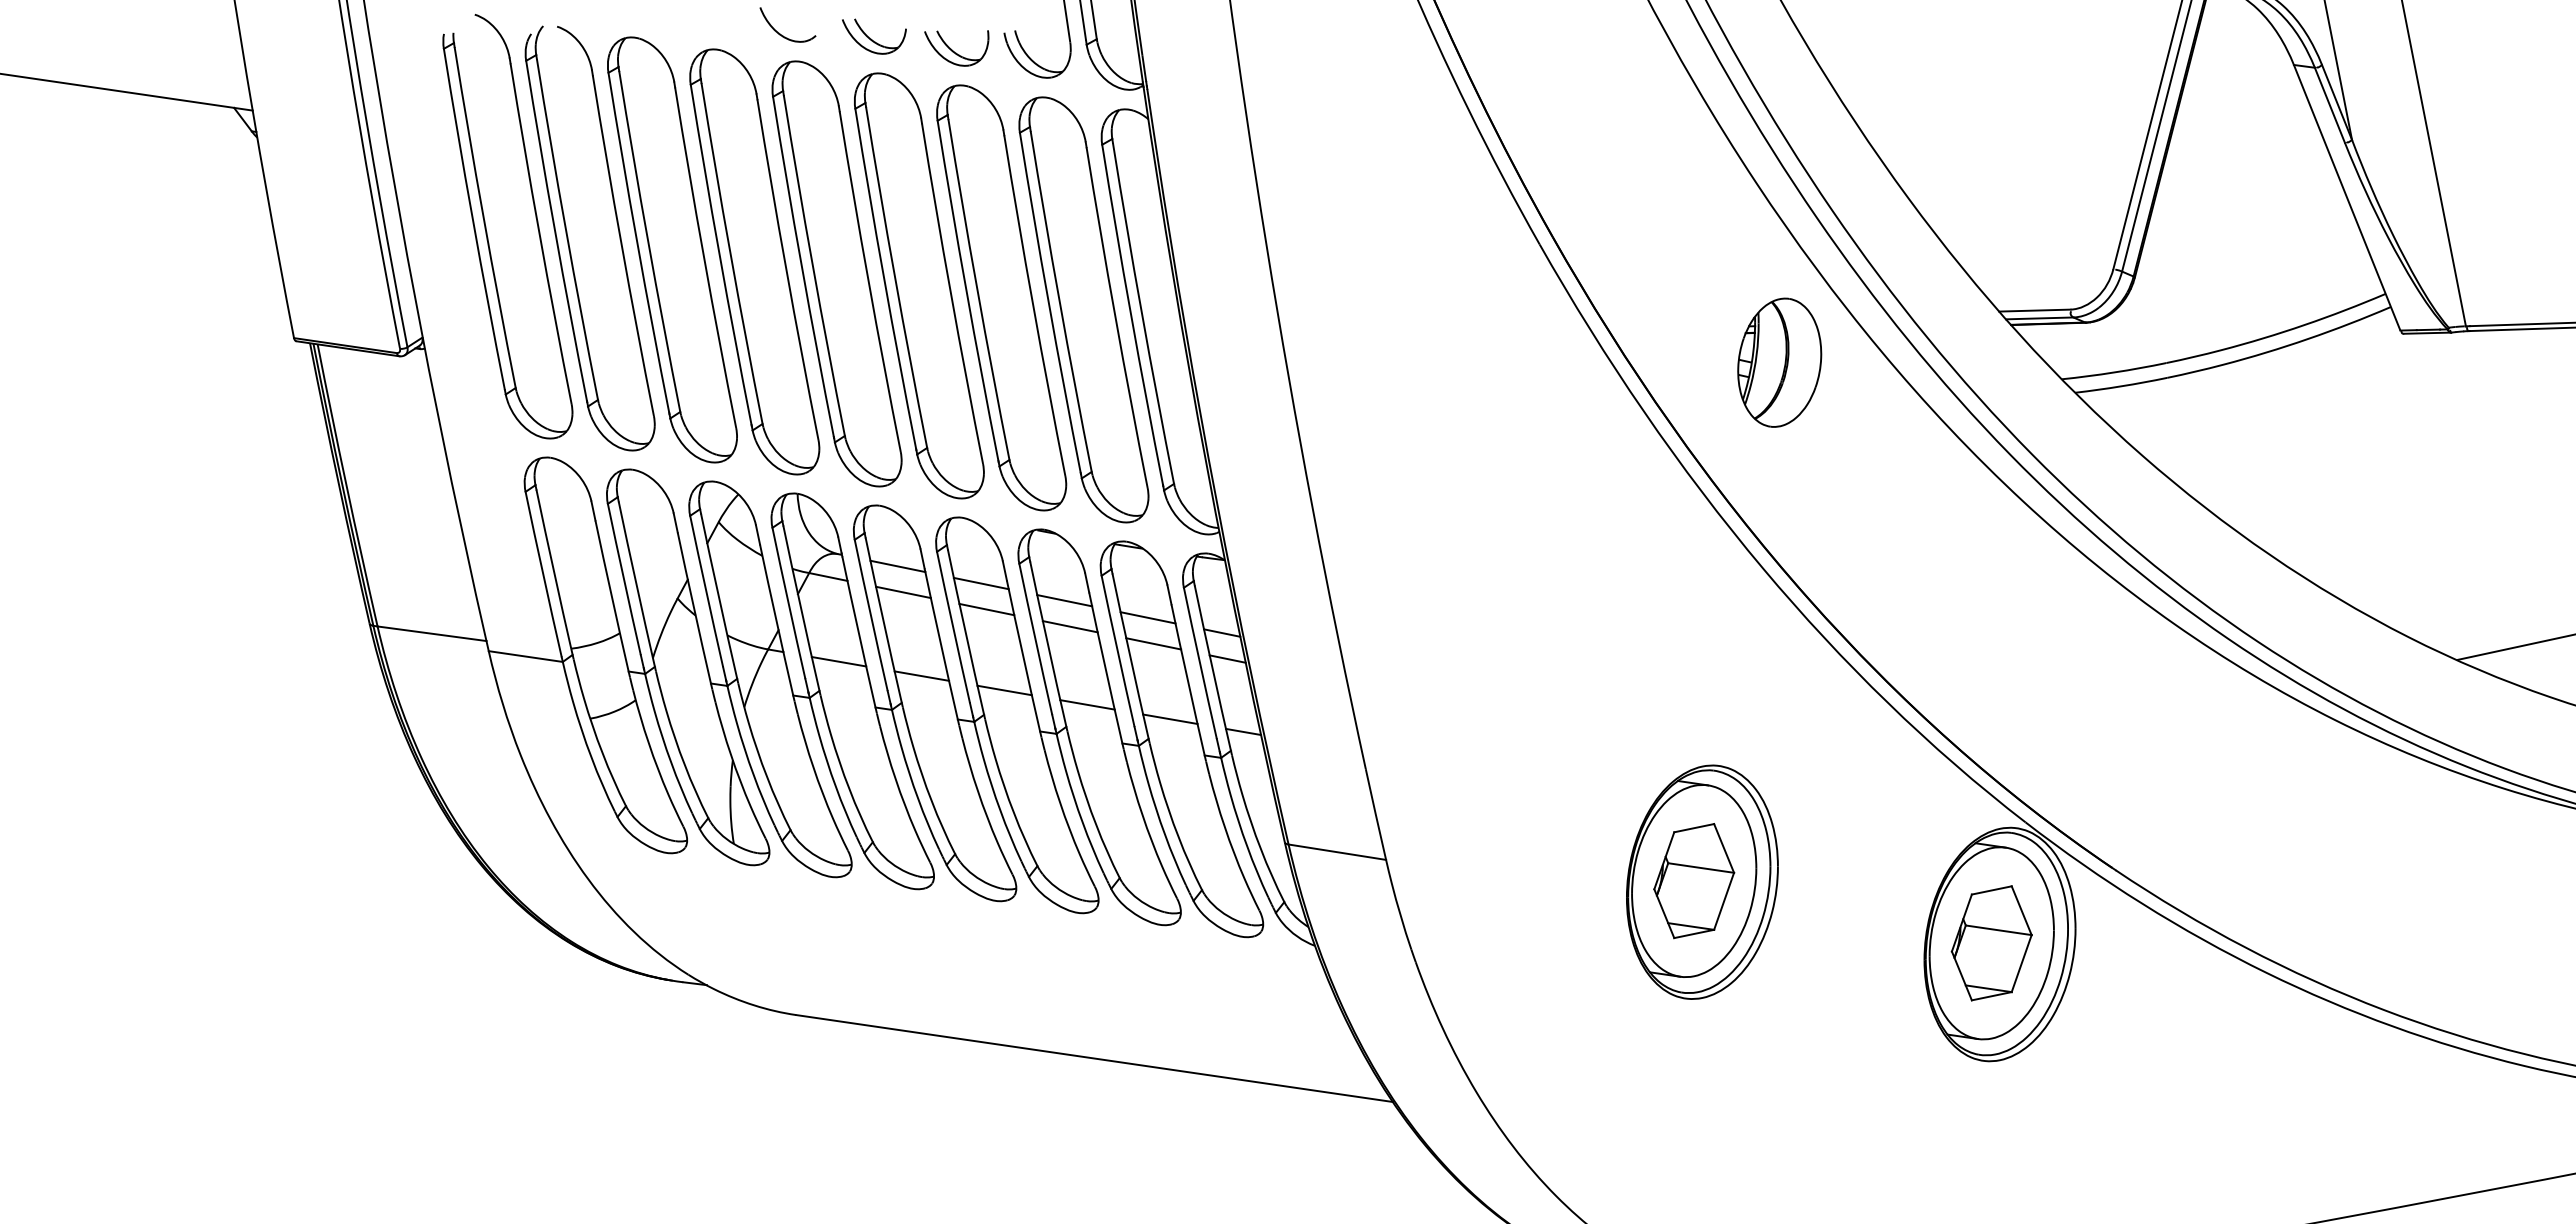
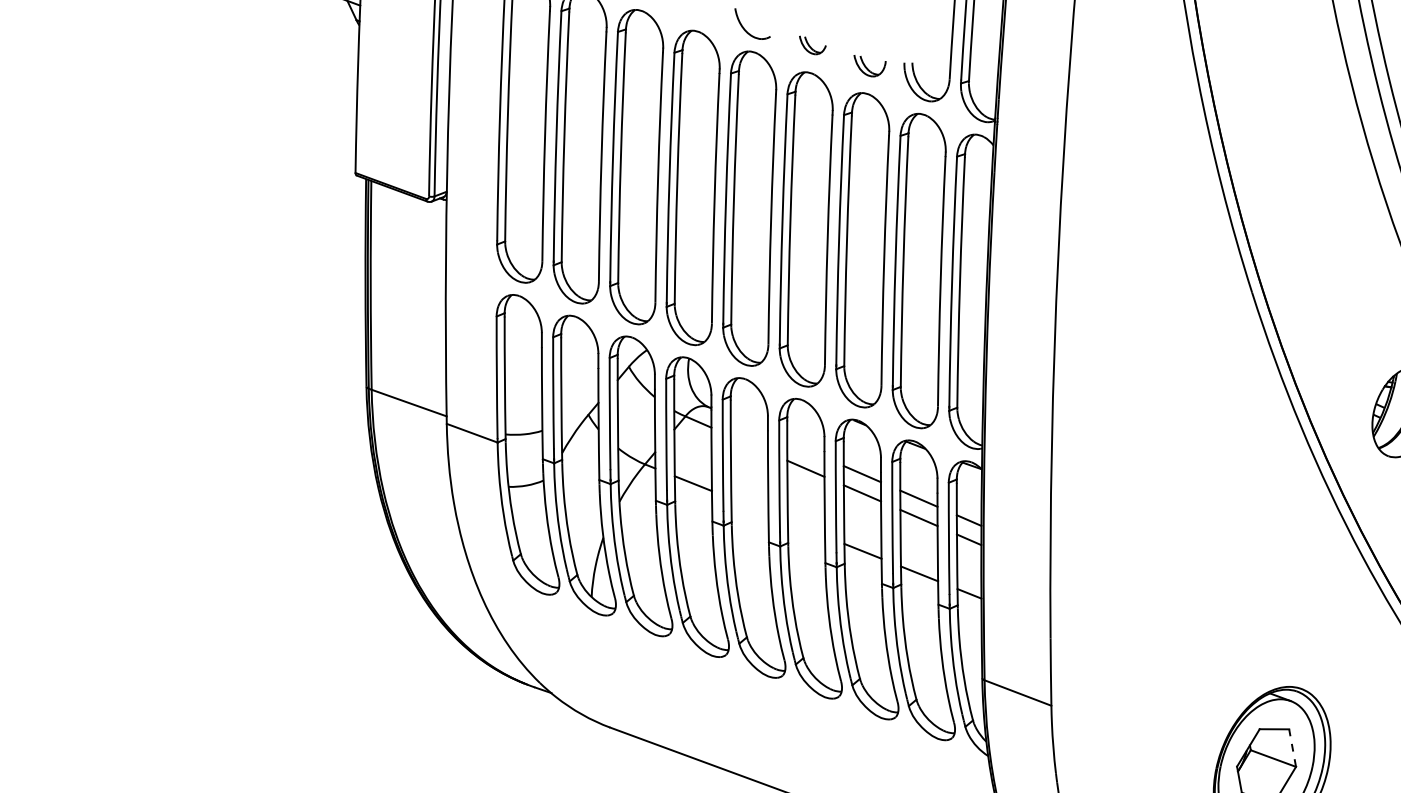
part: (874, 36) -> (811, 45), size x0.6
part: (956, 48) -> (868, 66), size x0.7
line: (897, 566) -> (749, 424), removed
line: (980, 583) -> (805, 449), removed
line: (903, 592) -> (749, 444), removed
line: (921, 675) -> (749, 505), removed
line: (1004, 690) -> (806, 528), removed
line: (1723, 847) -> (1292, 747), solid -> dashed

